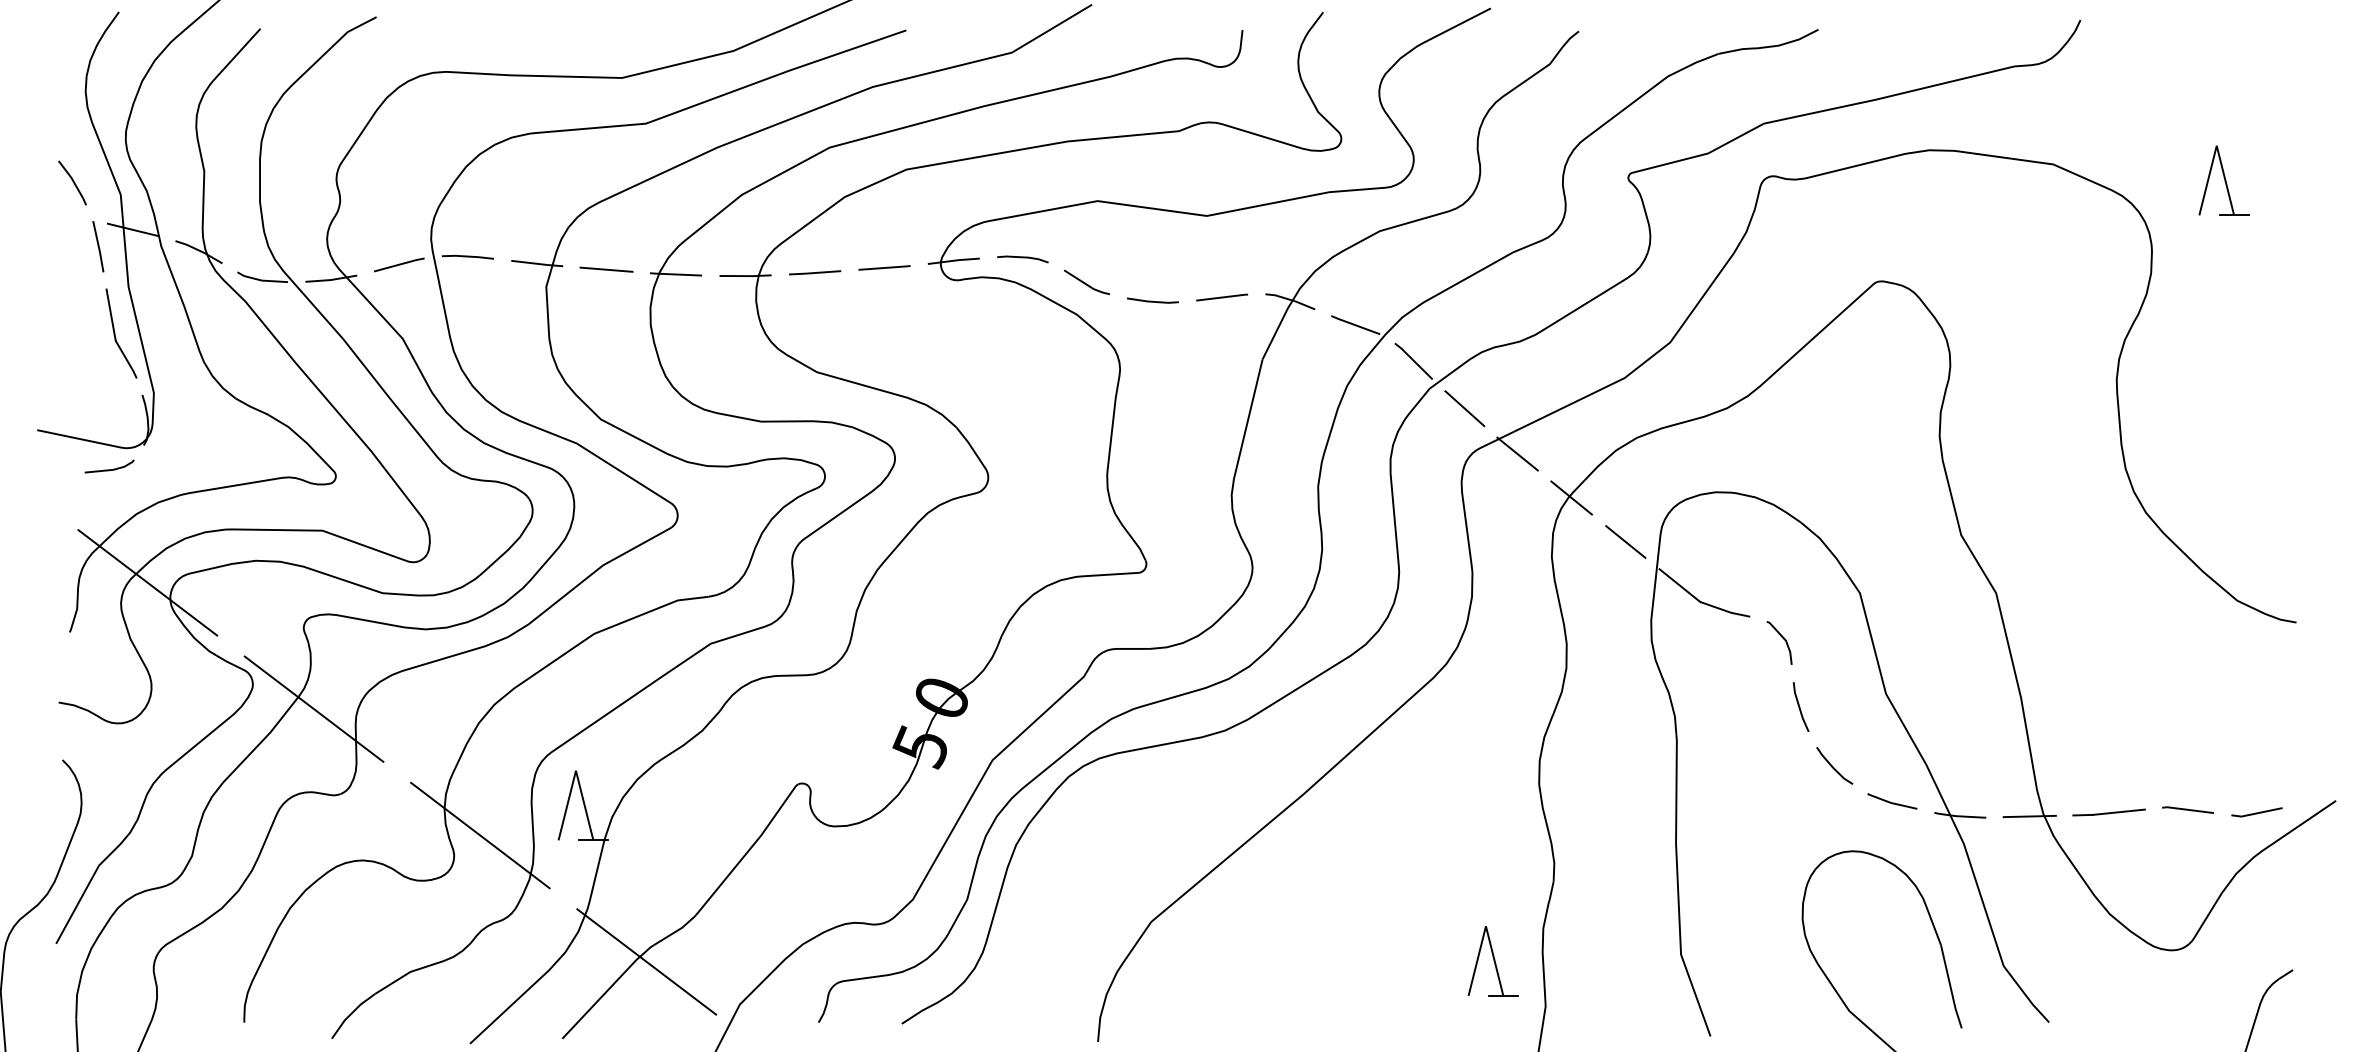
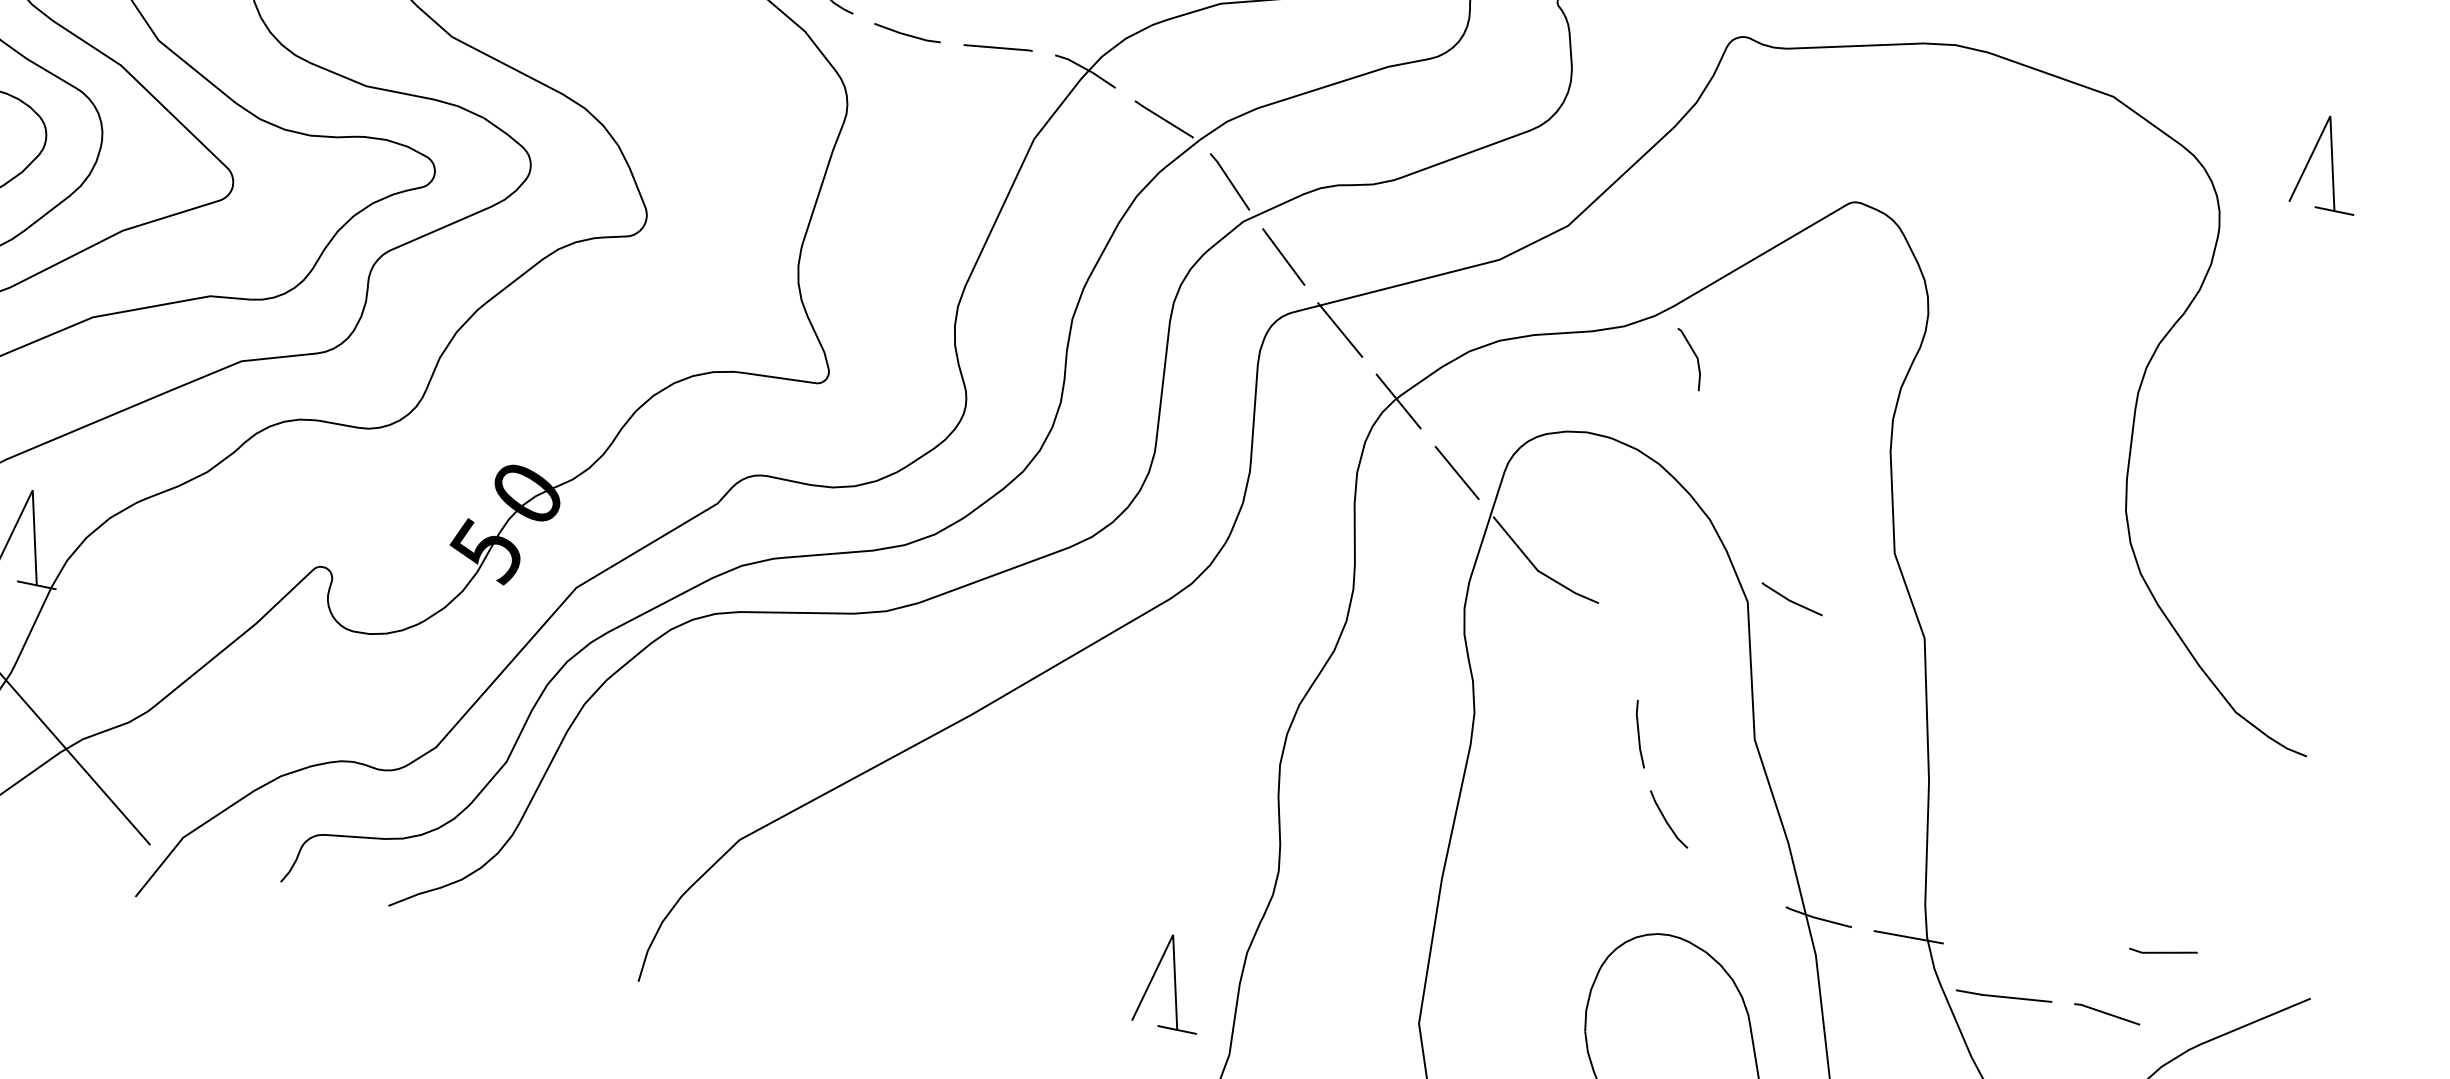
line: (1782, 638) -> (1693, 354), moved
line: (1892, 802) -> (1792, 600), moved
line: (2187, 809) -> (2106, 1013), moved
line: (2108, 812) -> (2003, 995), moved
line: (2256, 812) -> (2162, 951), moved

